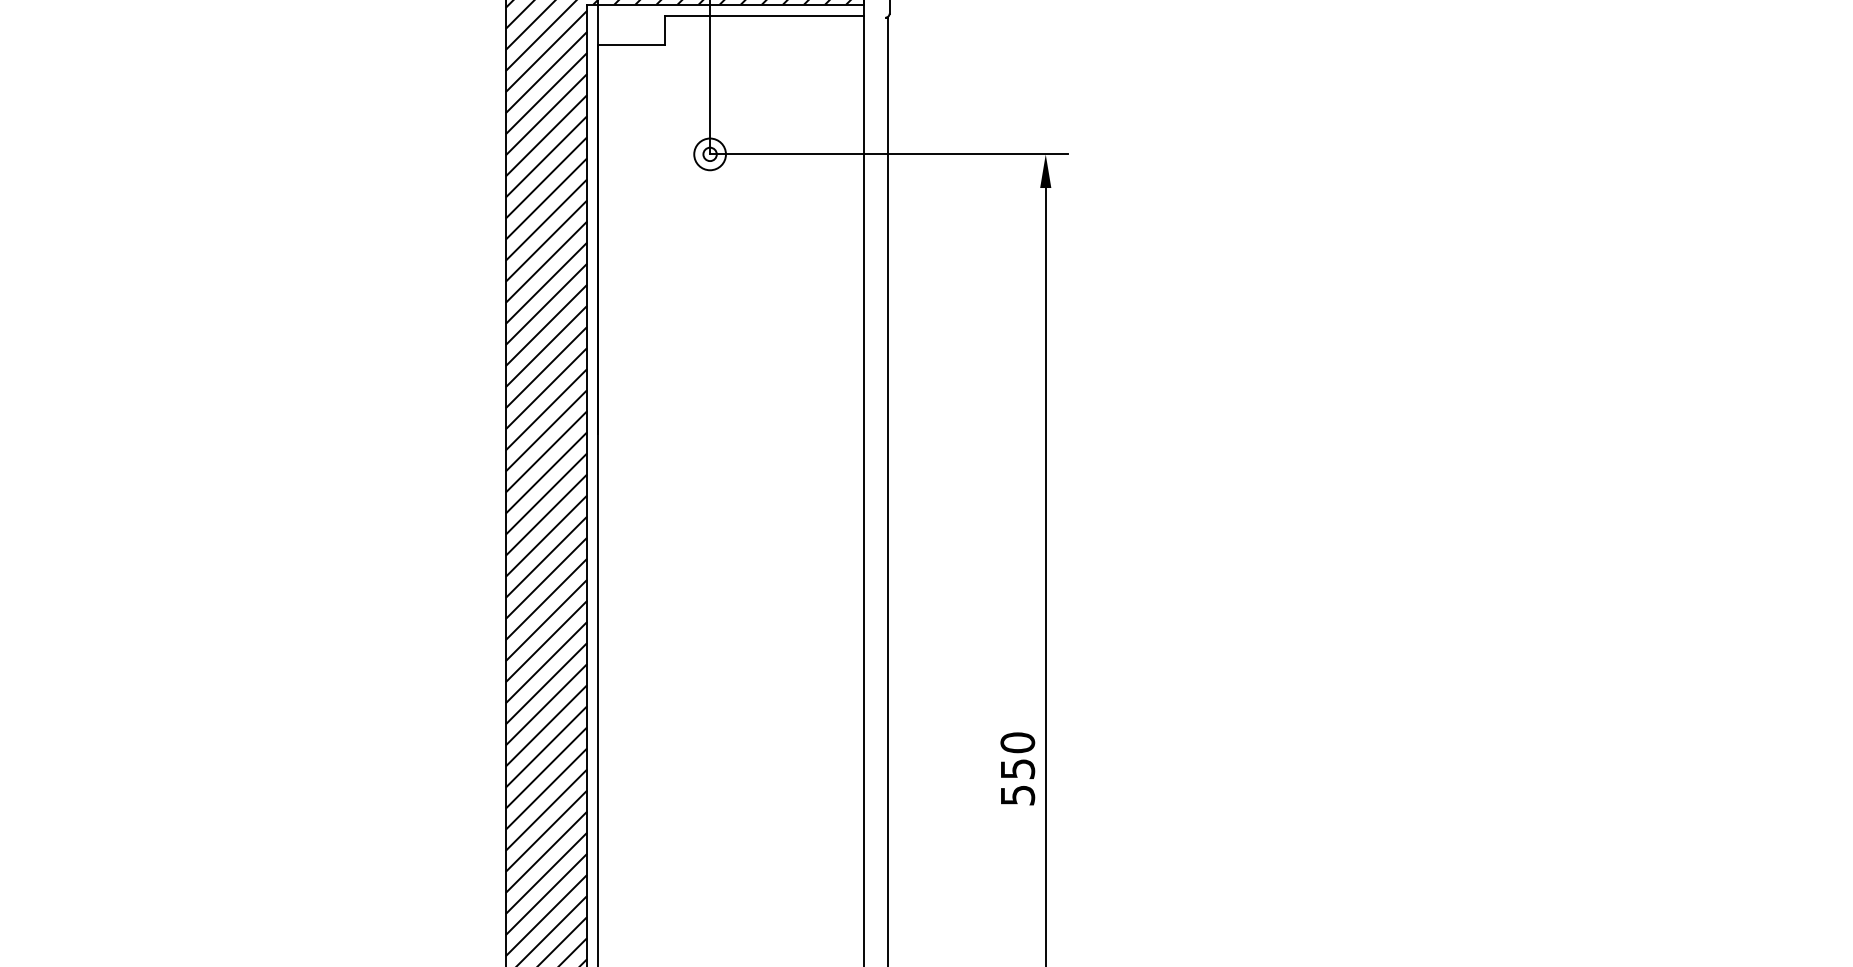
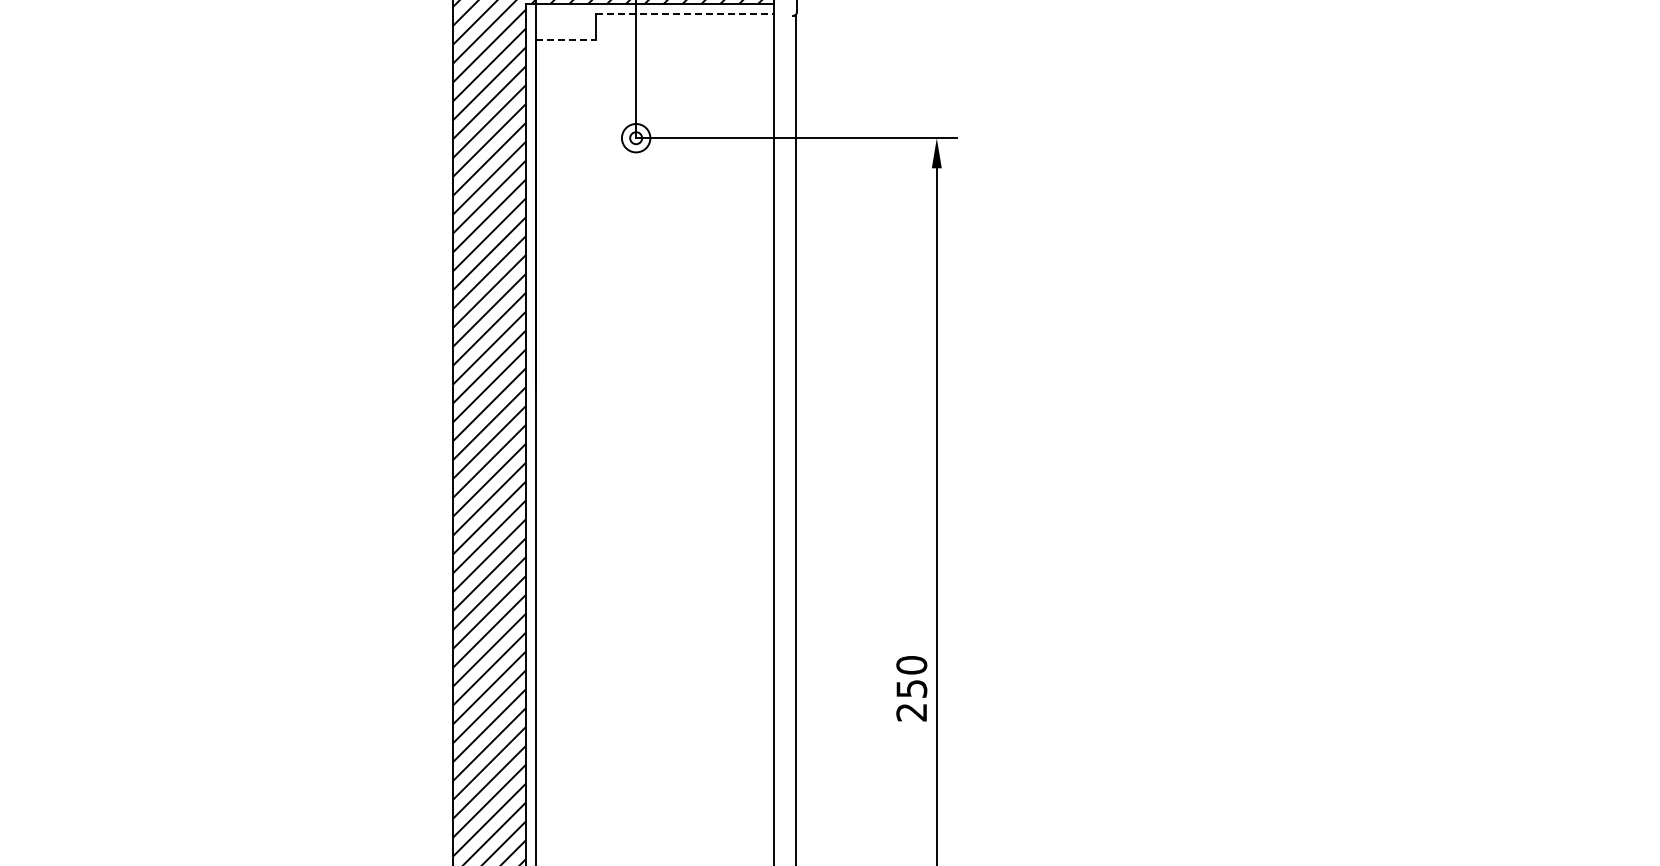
line: (764, 16) -> (684, 14), solid -> dashed
line: (632, 45) -> (566, 40), solid -> dashed
text: (1017, 795) -> (911, 712), 550 -> 250

